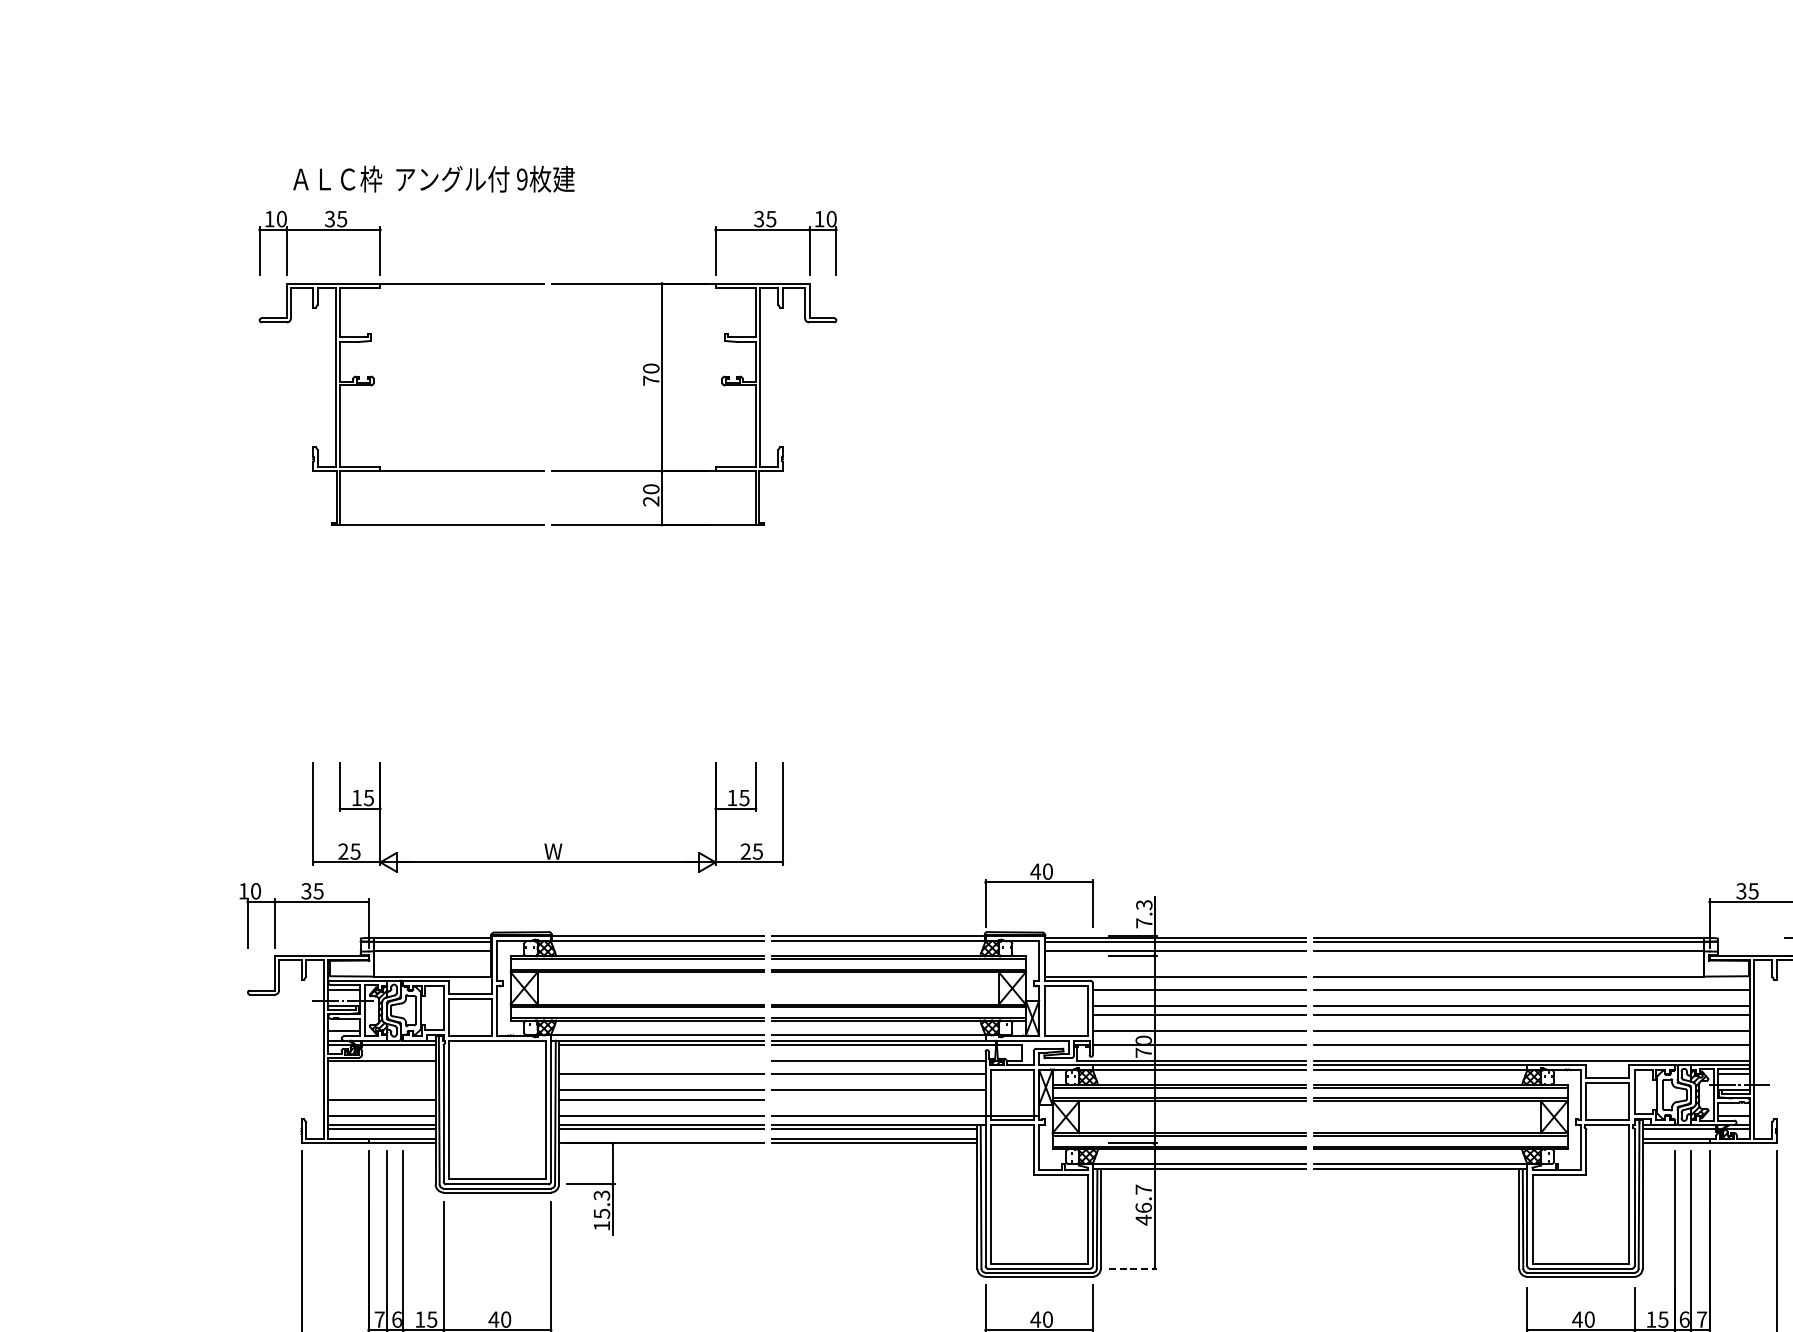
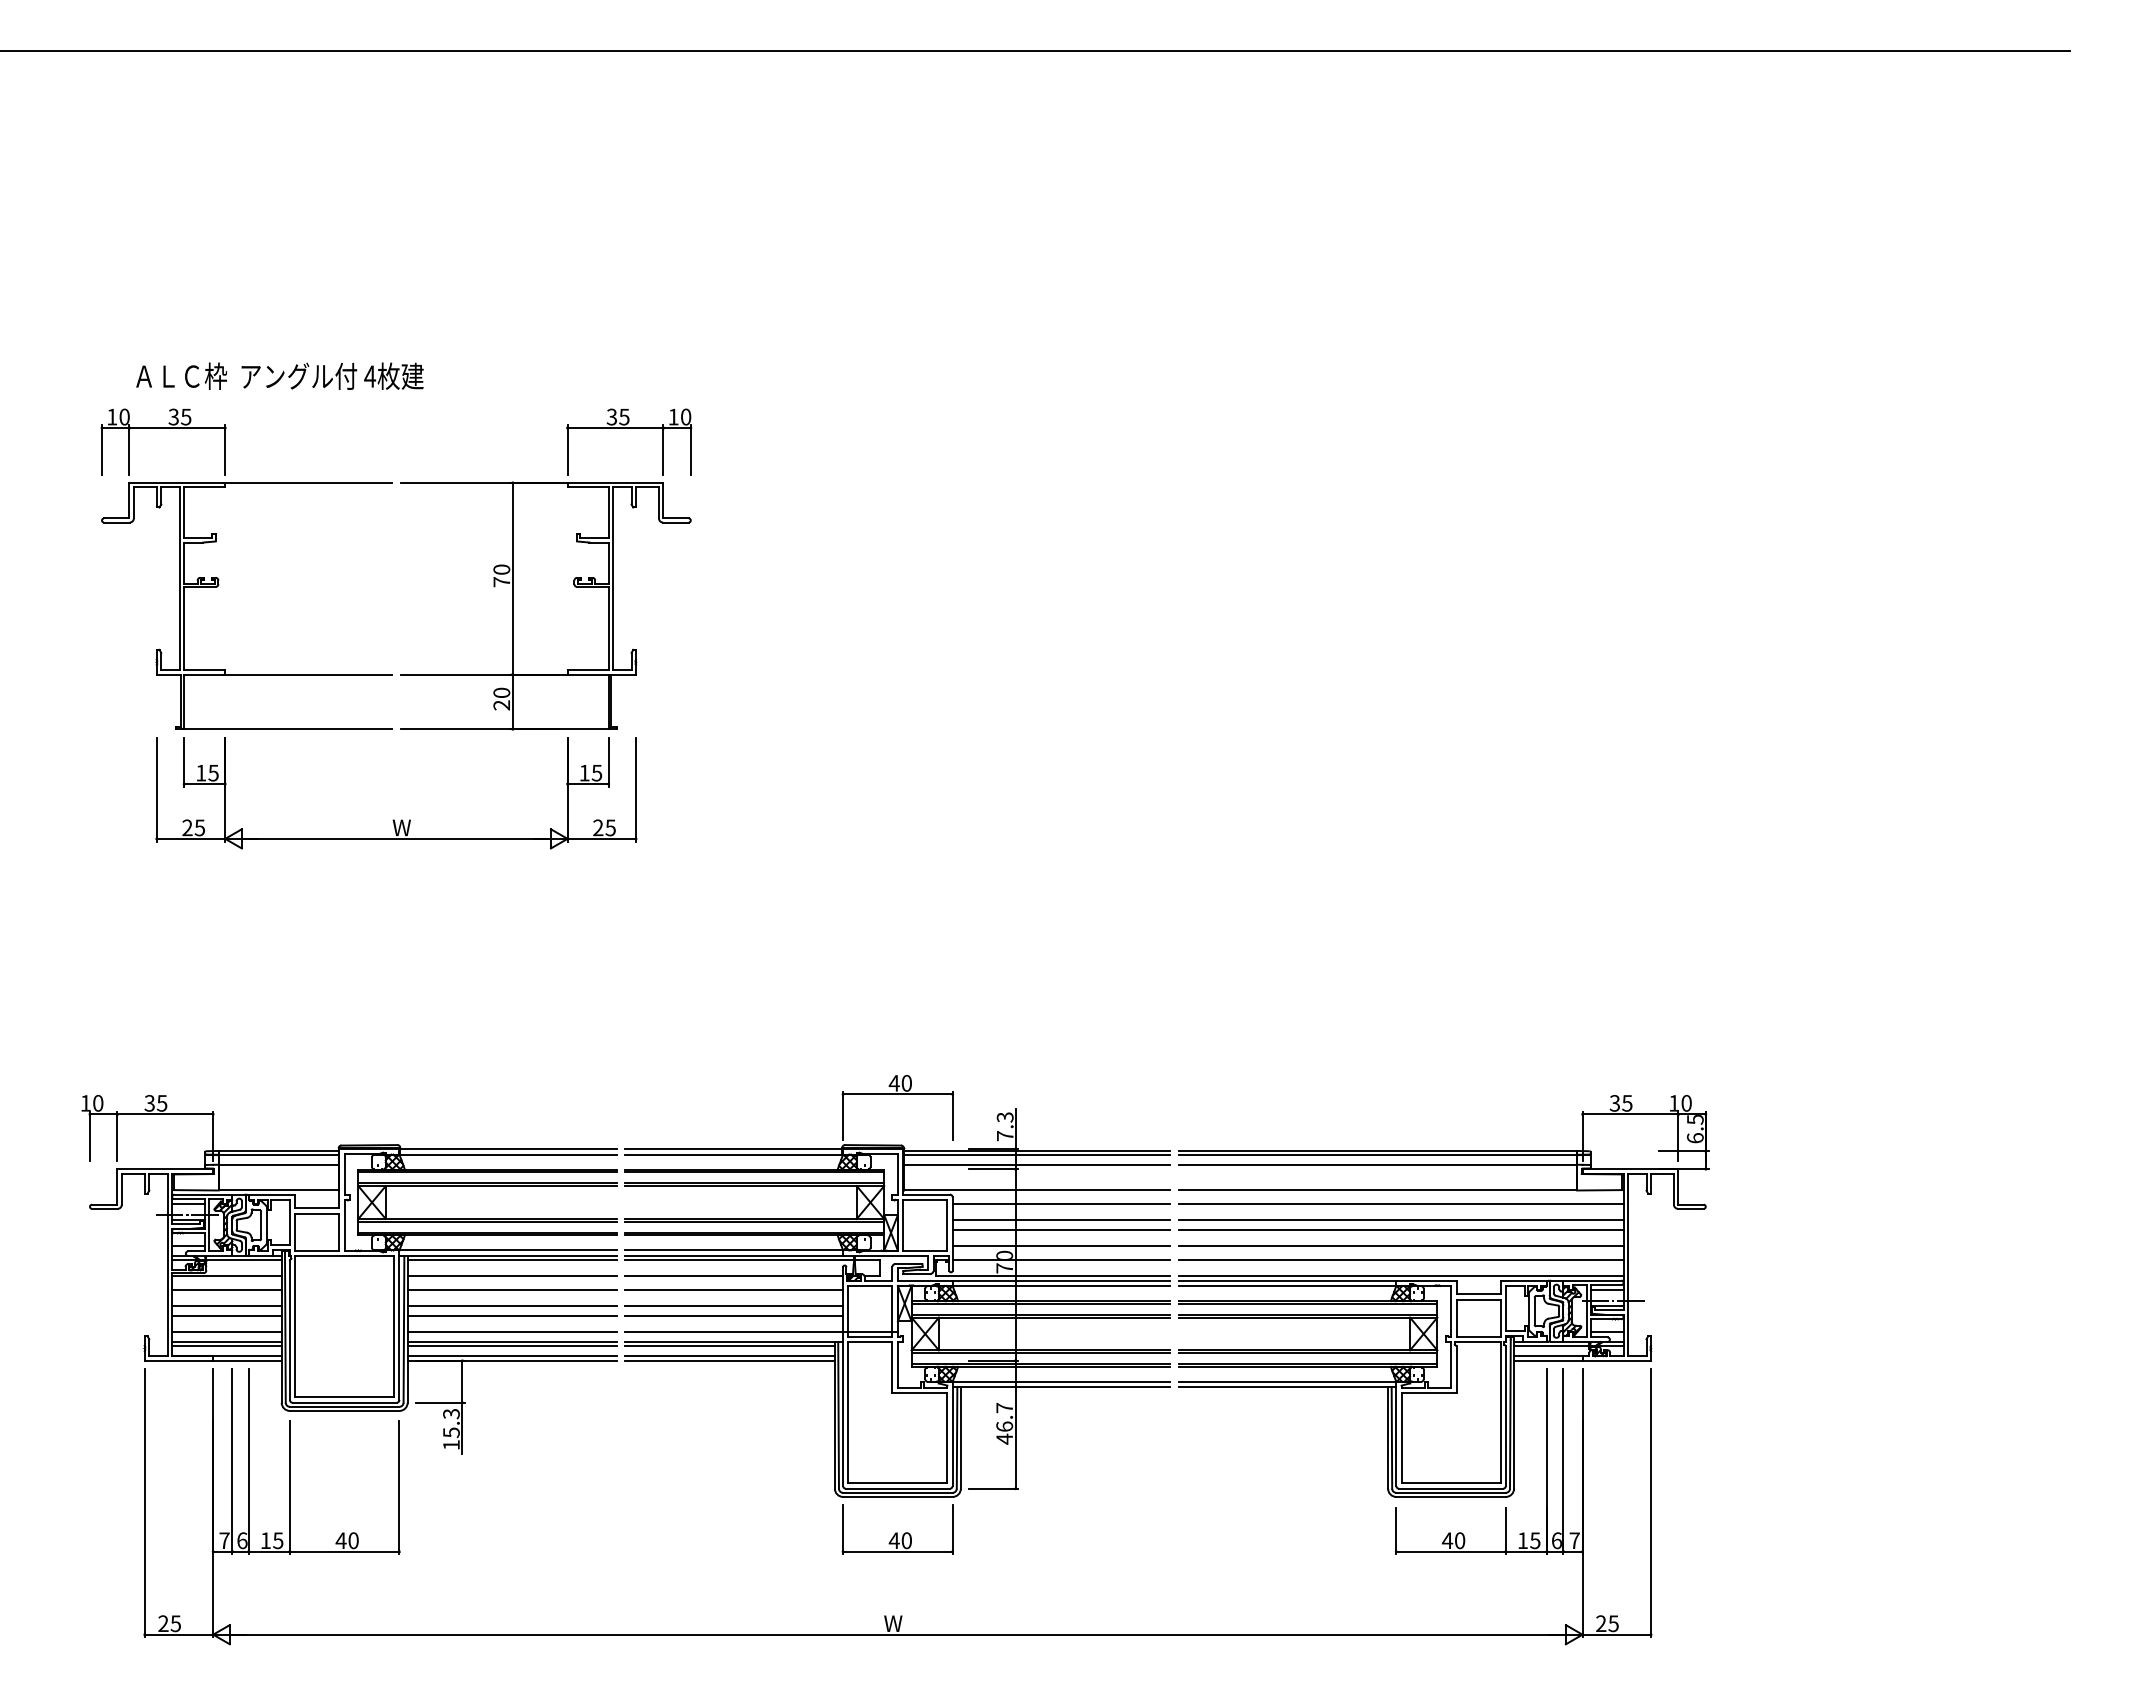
text: (522, 179) -> (370, 376), 9 -> 4
part: (546, 843) -> (394, 819), moved
line: (661, 1060) -> (512, 1276), added
line: (381, 1074) -> (226, 1290), added
line: (381, 1090) -> (226, 1306), added
line: (879, 1100) -> (734, 1316), added
line: (661, 1139) -> (512, 1356), added
line: (1132, 1268) -> (993, 1488), dashed -> solid

